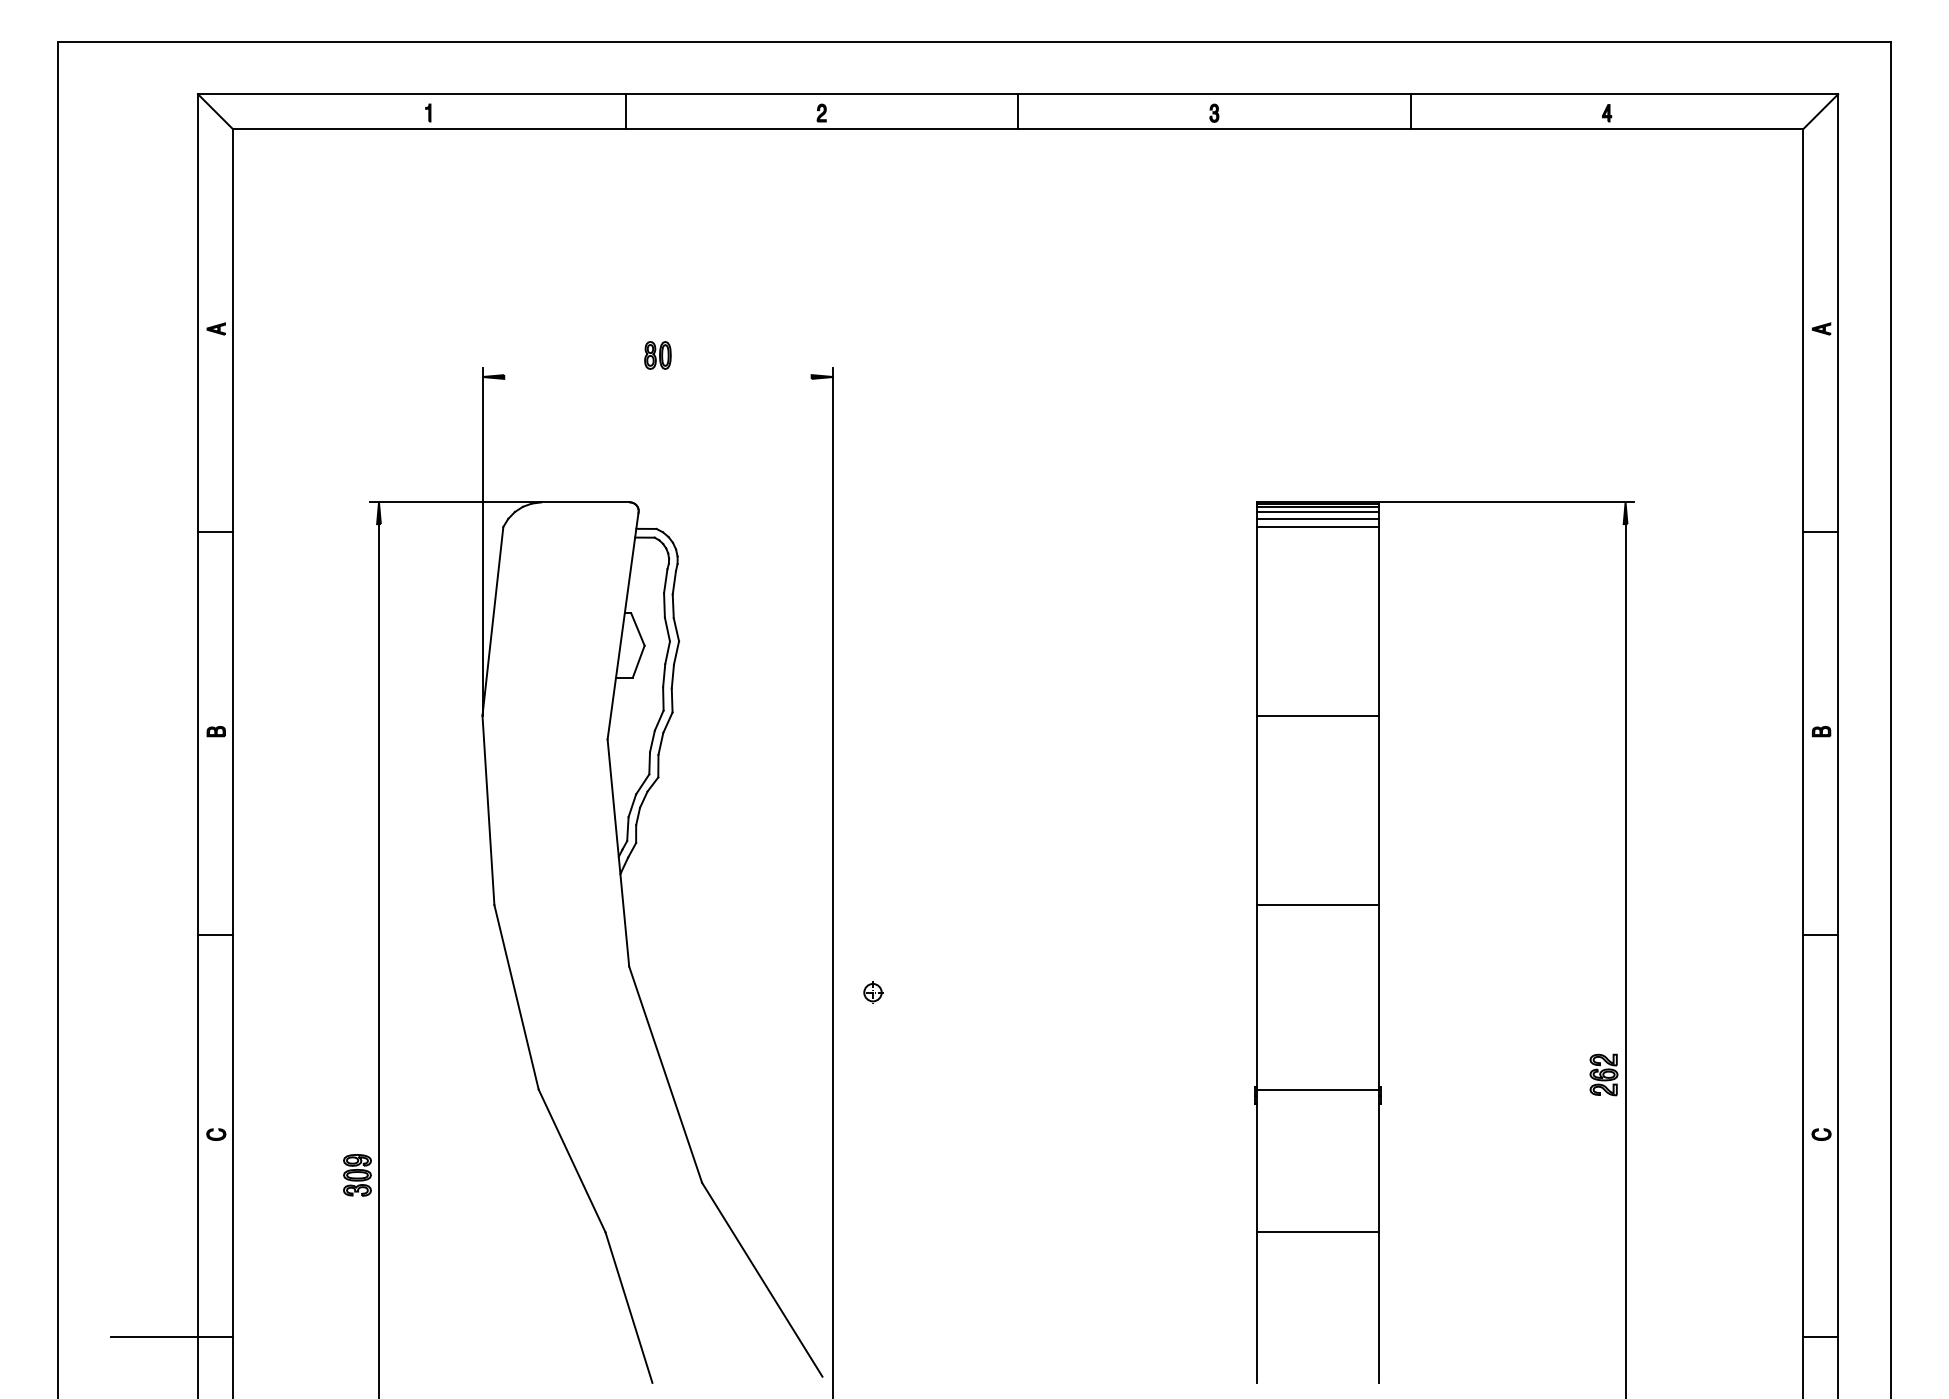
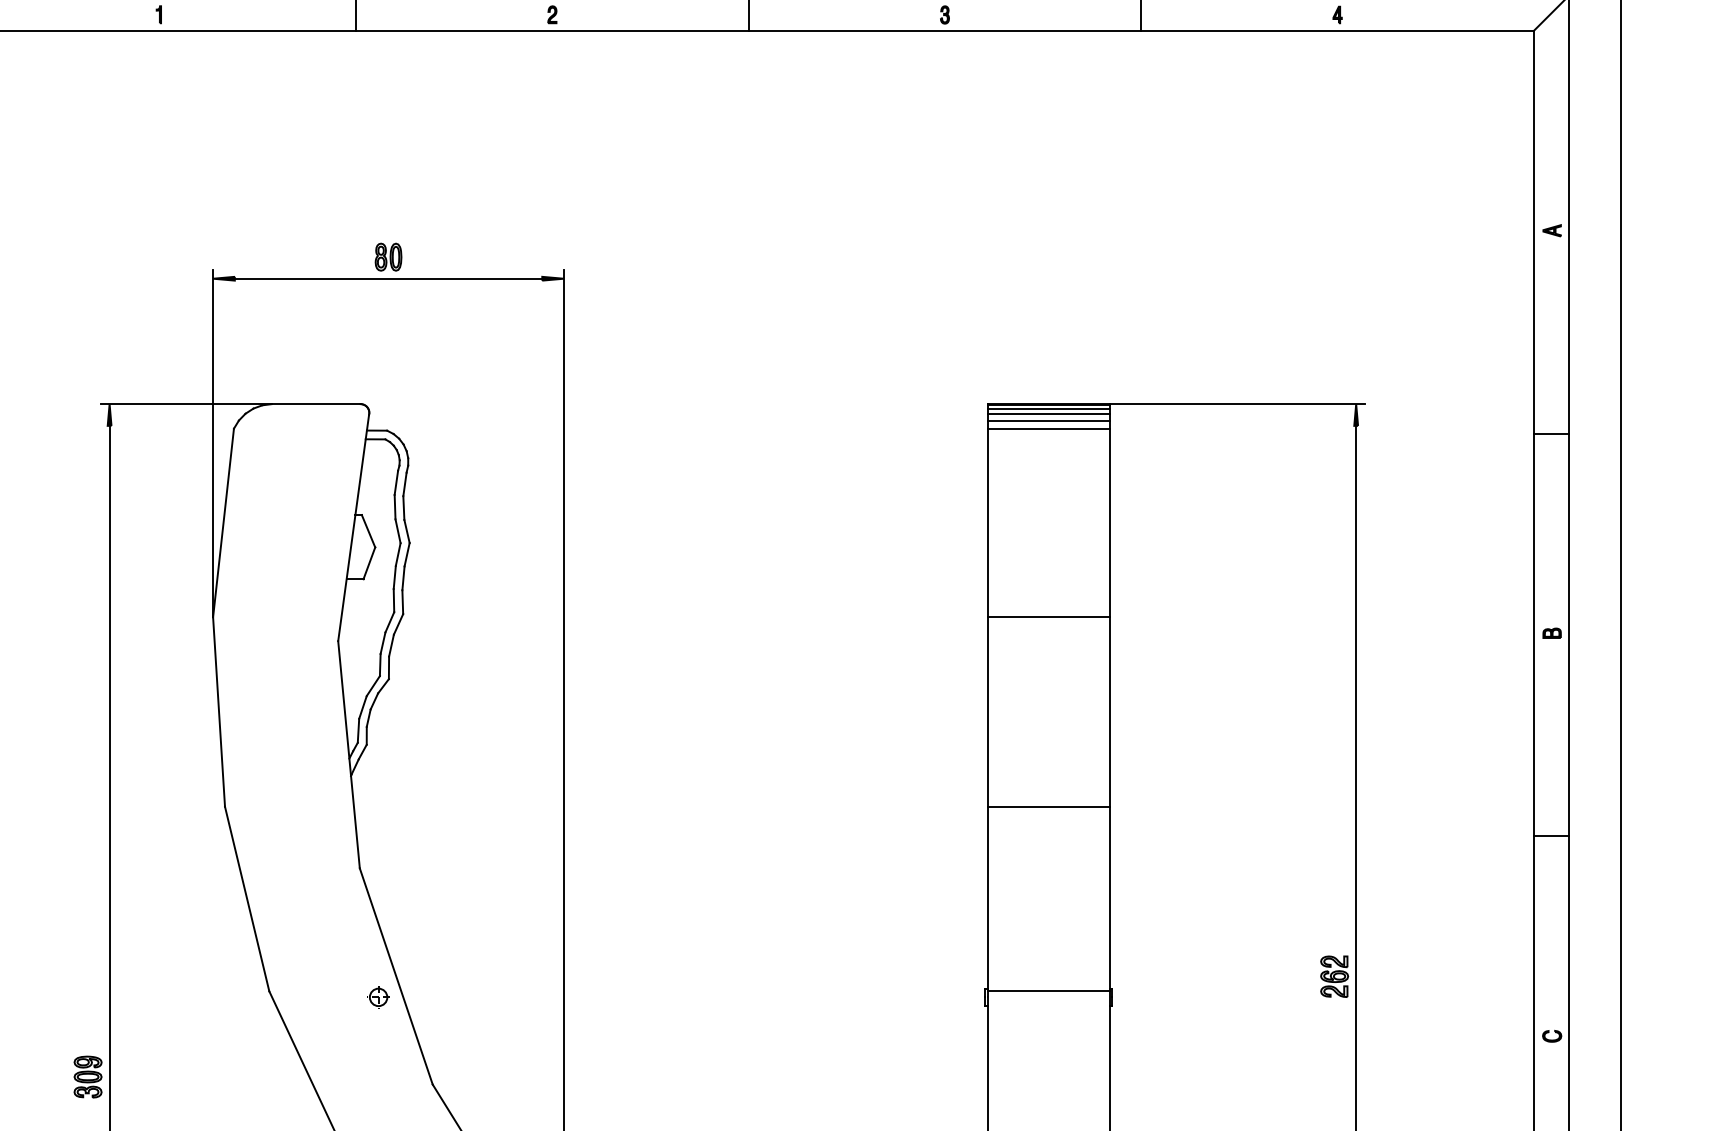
line: (657, 377) -> (388, 279), added
part: (873, 992) -> (379, 997), moved

